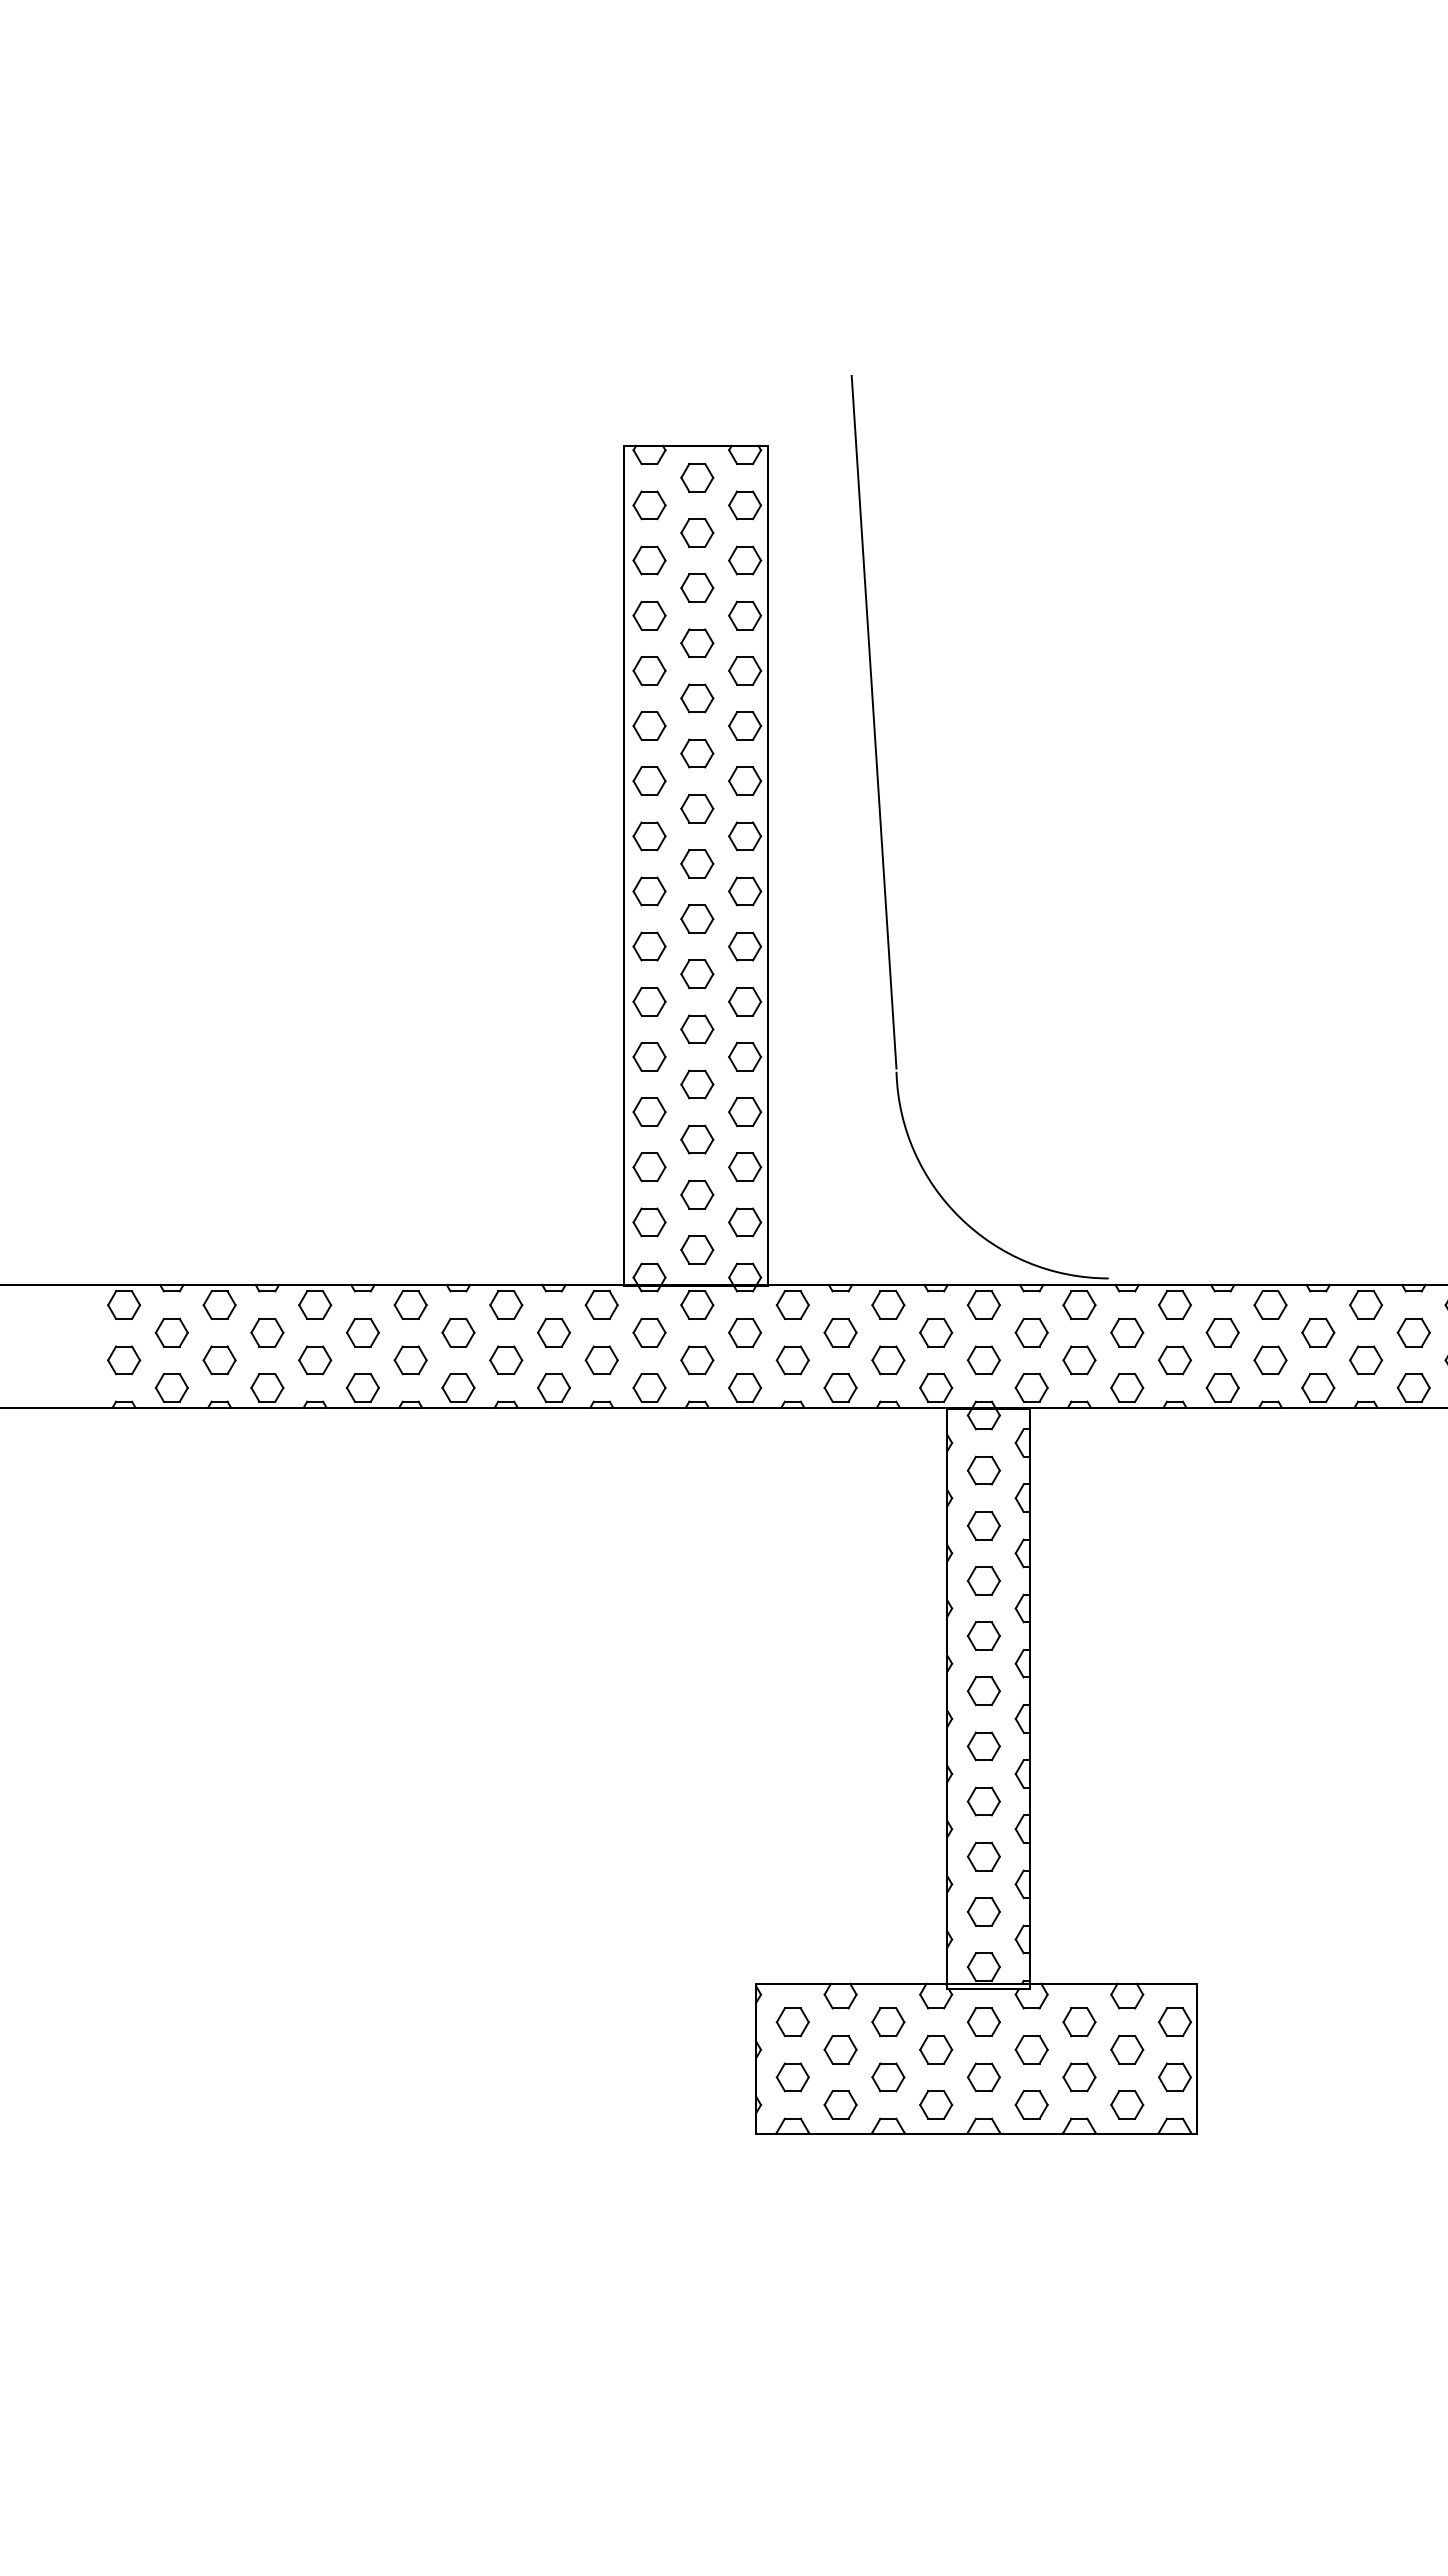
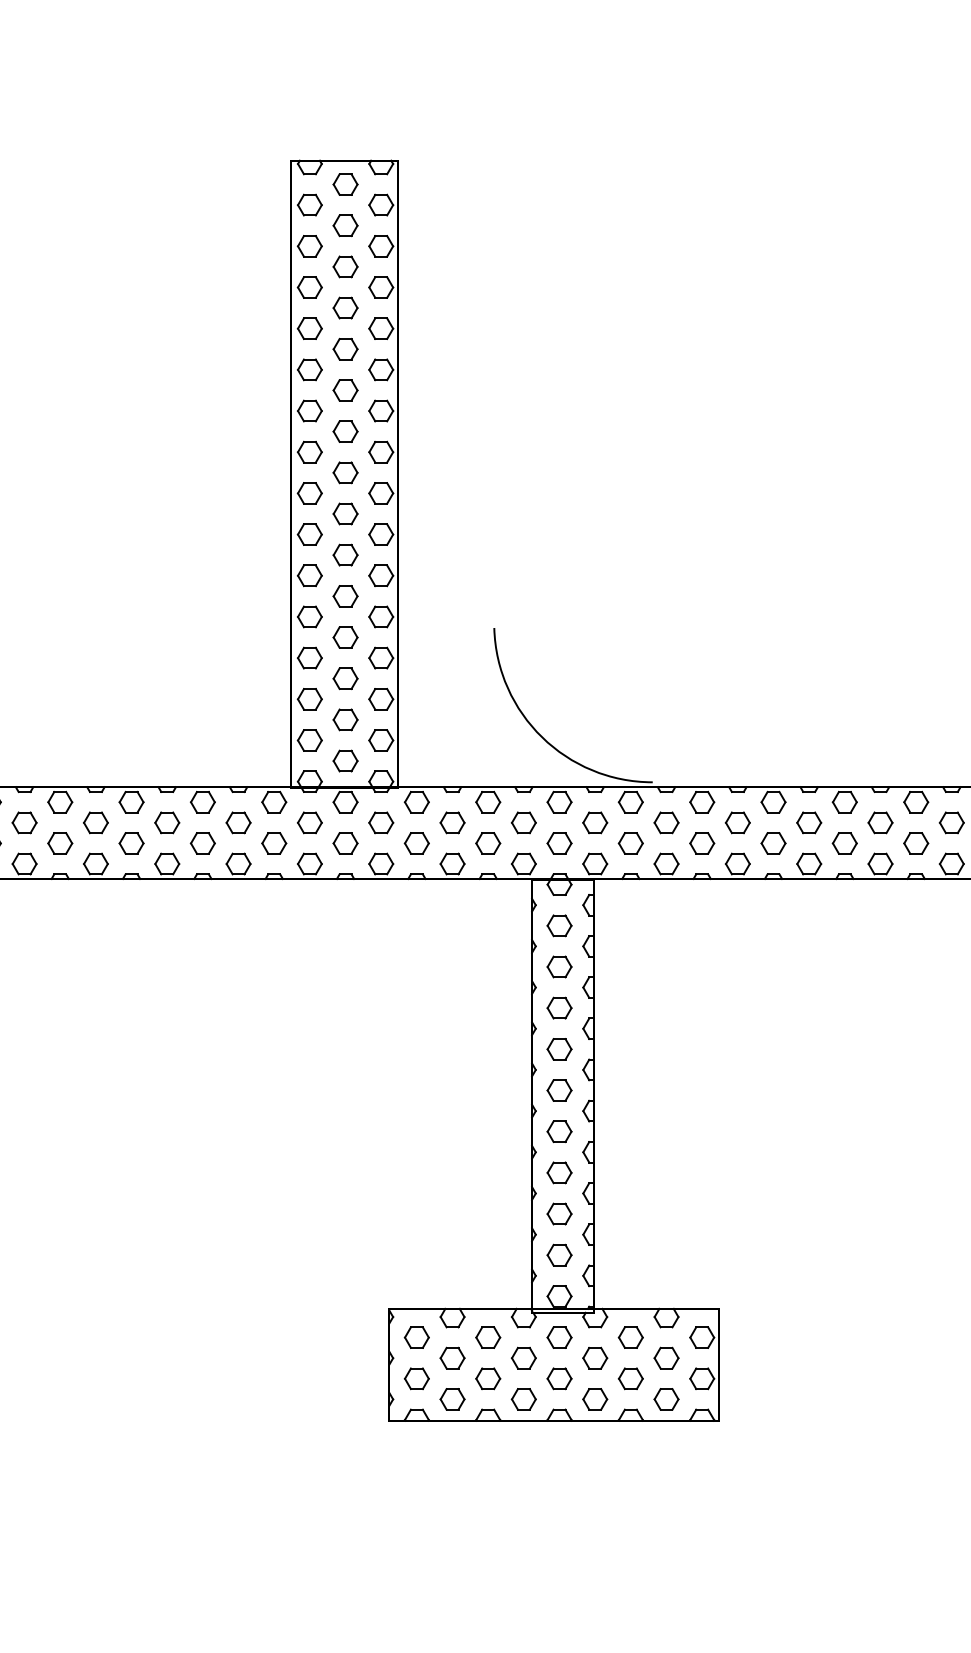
line: (873, 721) -> (477, 366), removed

